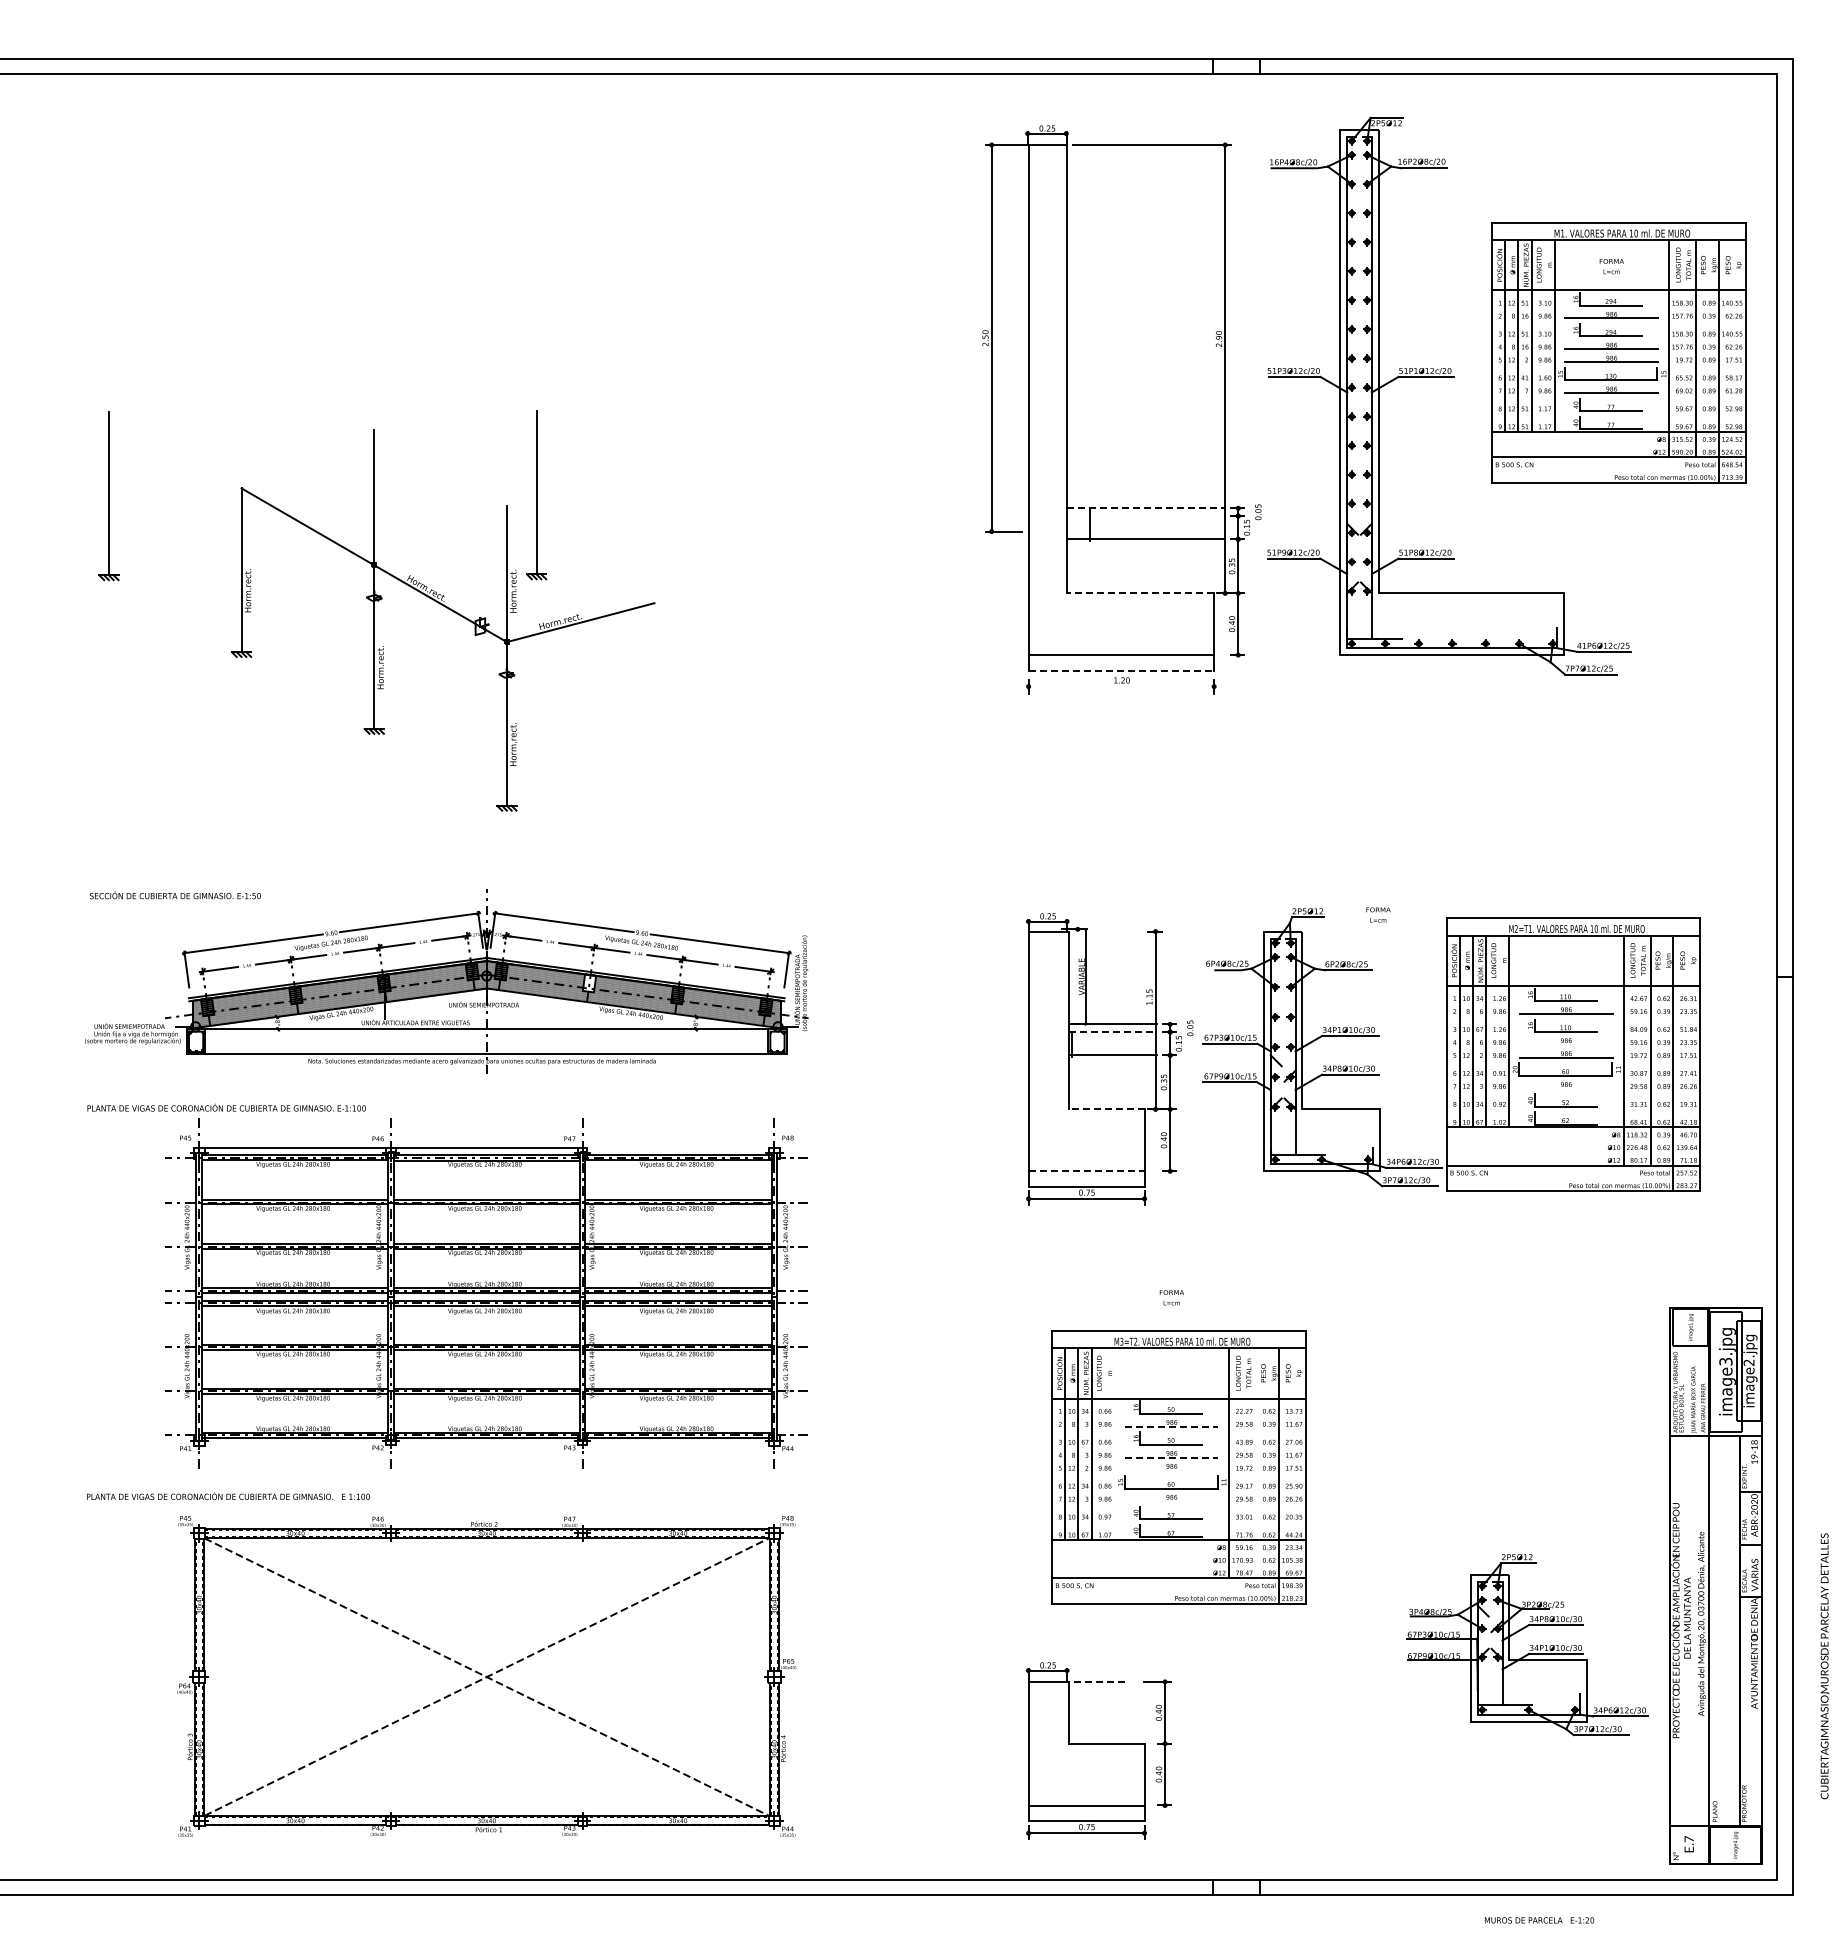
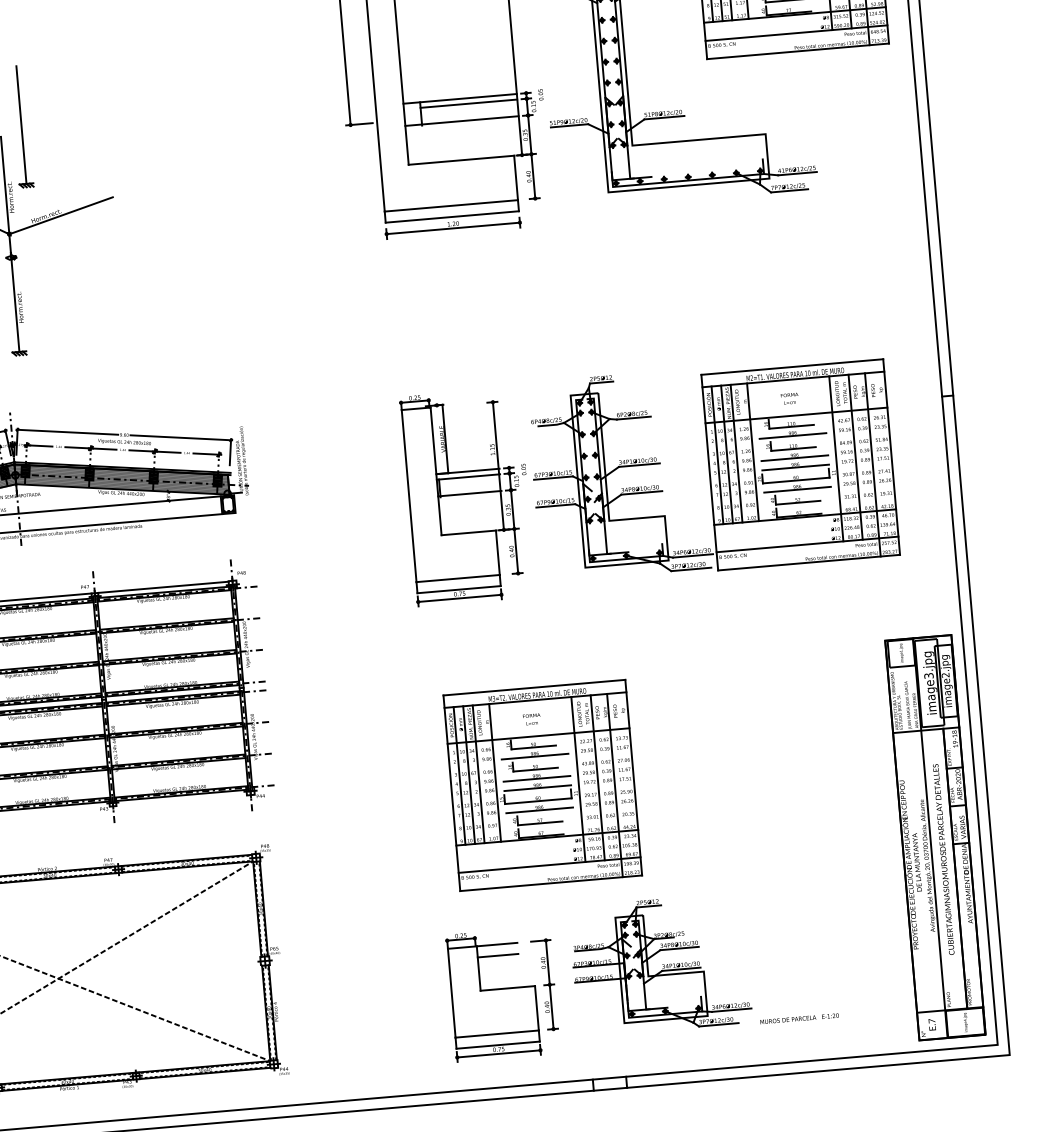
line: (1146, 508) -> (460, 98), dashed -> solid
line: (1157, 516) -> (468, 104), added
line: (1140, 593) -> (461, 160), dashed -> solid
line: (1121, 670) -> (452, 216), dashed -> solid
line: (1121, 686) -> (453, 228), added
text: (1378, 914) -> (789, 398), moved
hatch: (589, 983) -> (89, 474), added
line: (1113, 1032) -> (468, 477), dashed -> solid
line: (1566, 1044) -> (794, 457), added
line: (1566, 1088) -> (797, 489), added
line: (1106, 1109) -> (468, 532), dashed -> solid
line: (677, 1148) -> (162, 587), added
line: (1086, 1171) -> (458, 578), dashed -> solid
text: (1171, 1297) -> (531, 719), moved
line: (1172, 1426) -> (535, 756), dashed -> solid
line: (1114, 1444) -> (495, 773), added
line: (1172, 1457) -> (537, 778), dashed -> solid
line: (1255, 1463) -> (597, 778), added
line: (1171, 1470) -> (537, 788), added
line: (1171, 1501) -> (539, 810), added
part: (1527, 1645) -> (660, 965), moved
text: (1824, 1666) -> (943, 859), moved
line: (1096, 1681) -> (496, 944), dashed -> solid
line: (1096, 1697) -> (497, 955), added
text: (1539, 1920) -> (799, 1018), moved

